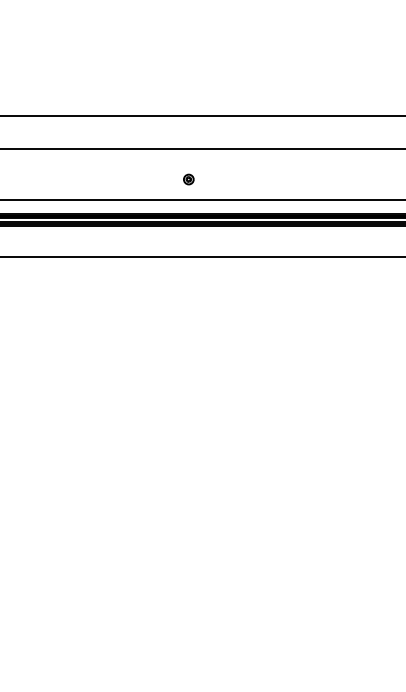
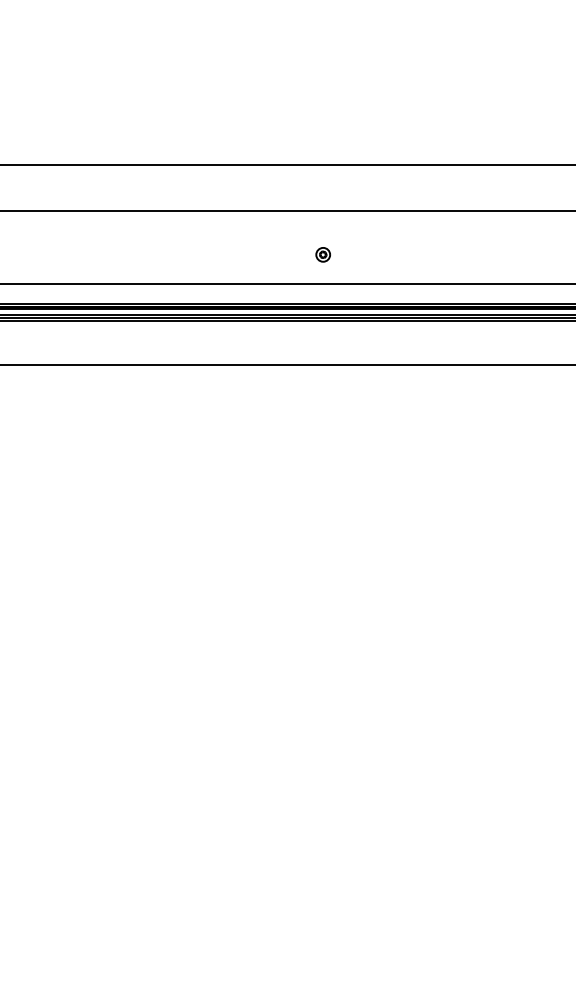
part: (188, 179) -> (322, 254), moved

